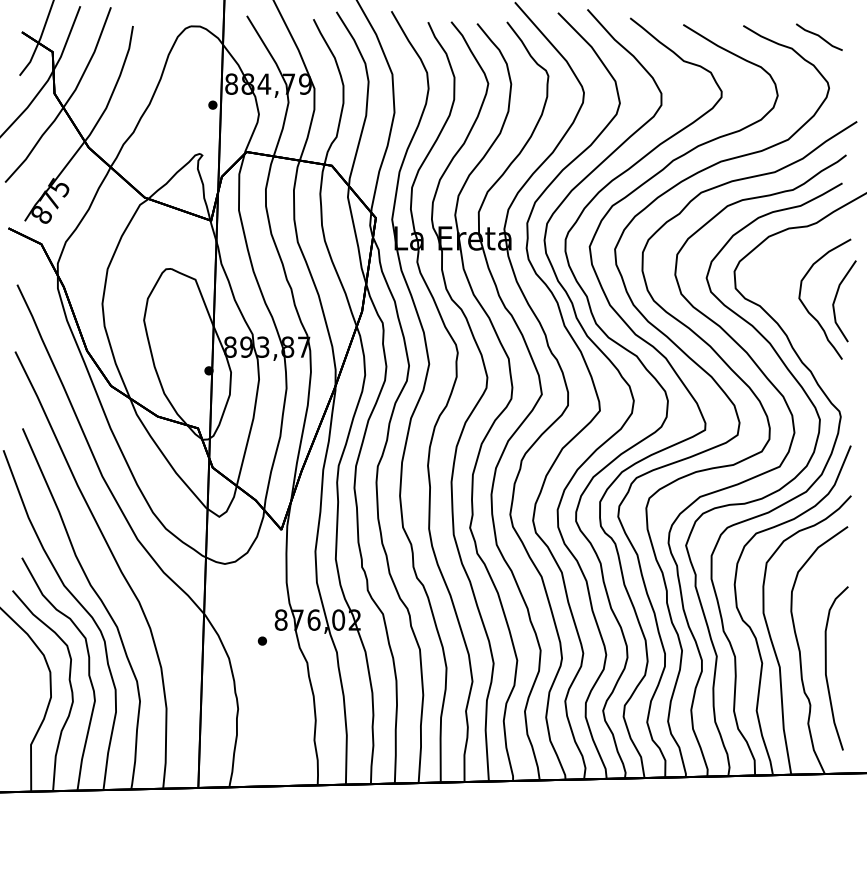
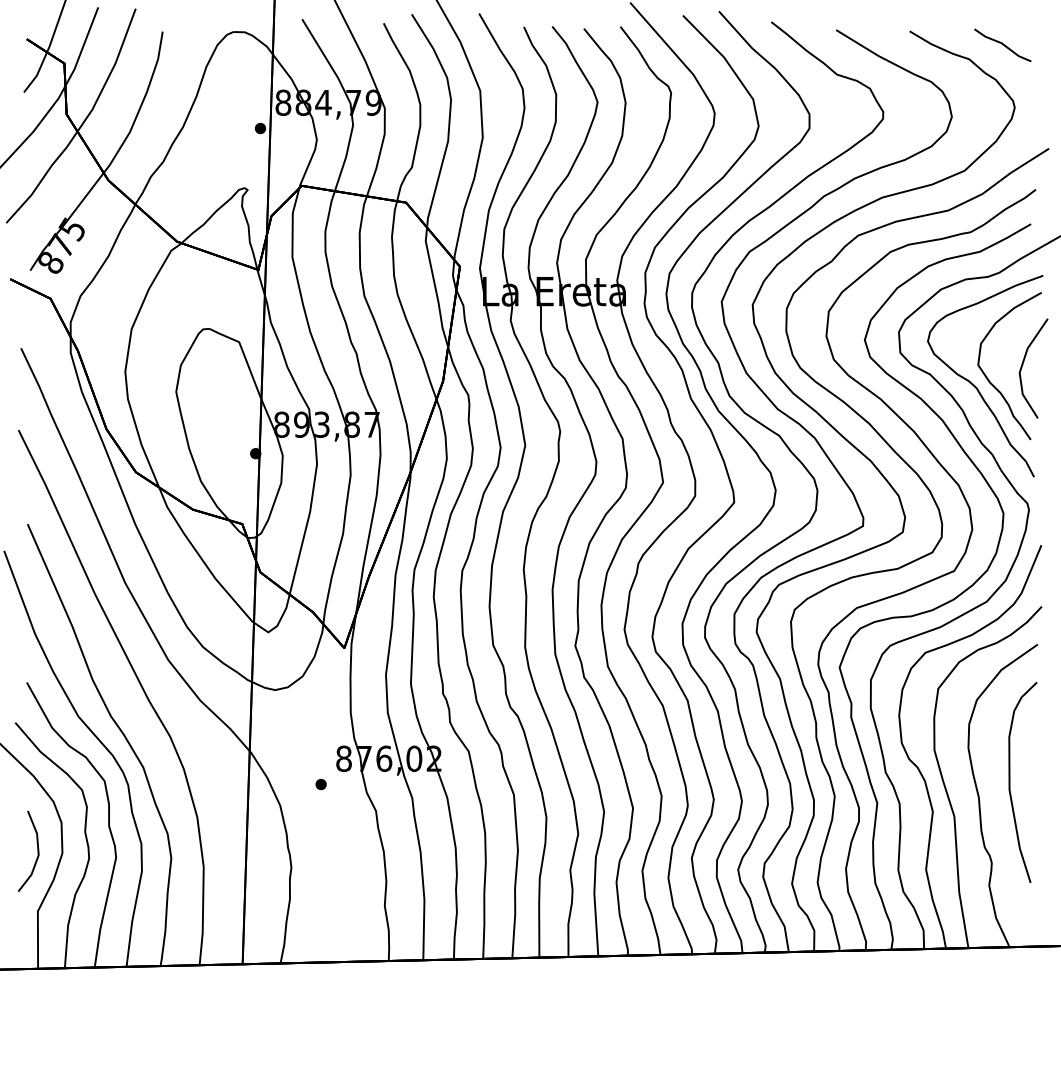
curve: (796, 314) -> (974, 384), added
curve: (826, 668) -> (1010, 782), moved
line: (30, 695) -> (37, 851), added

